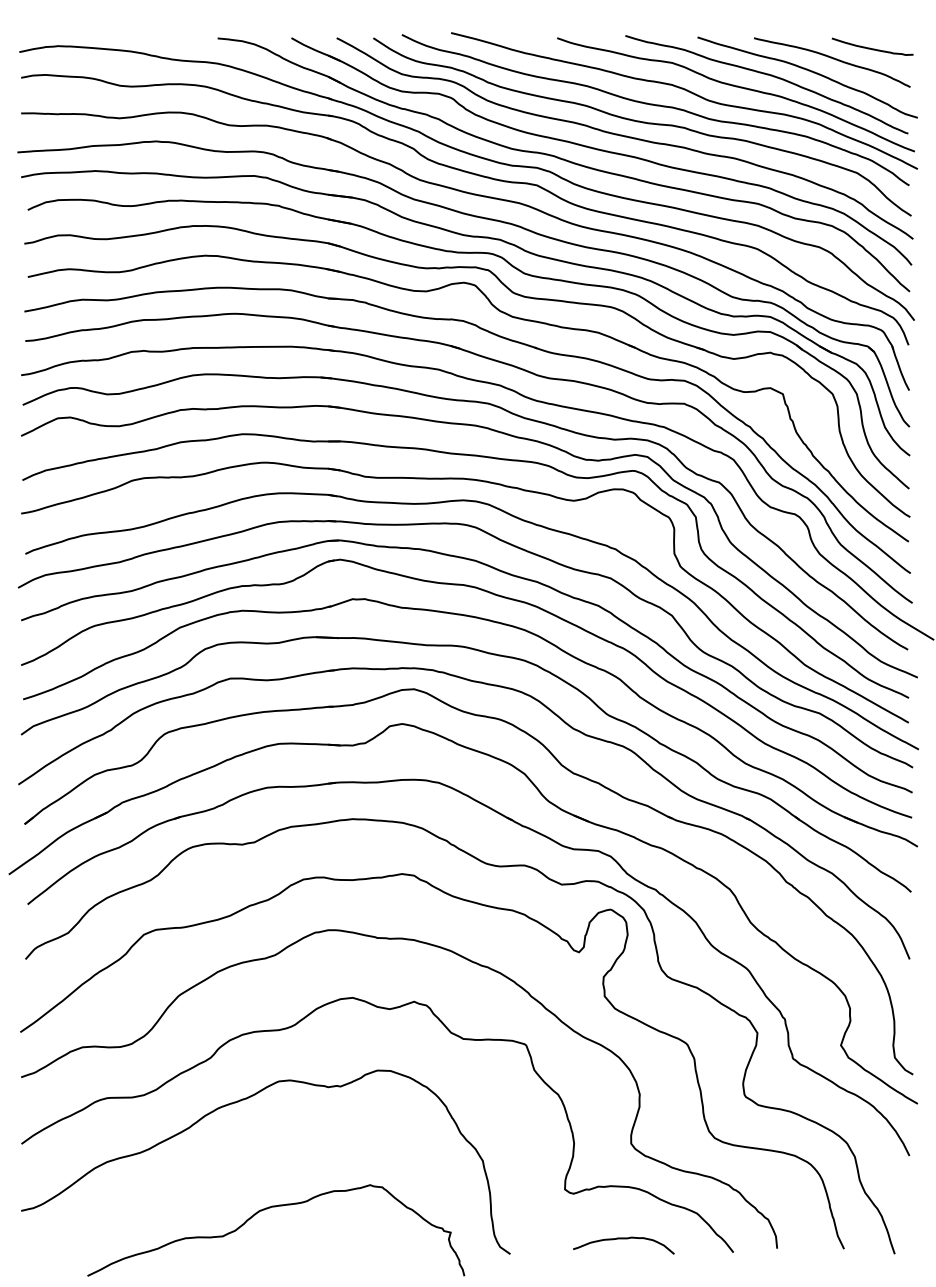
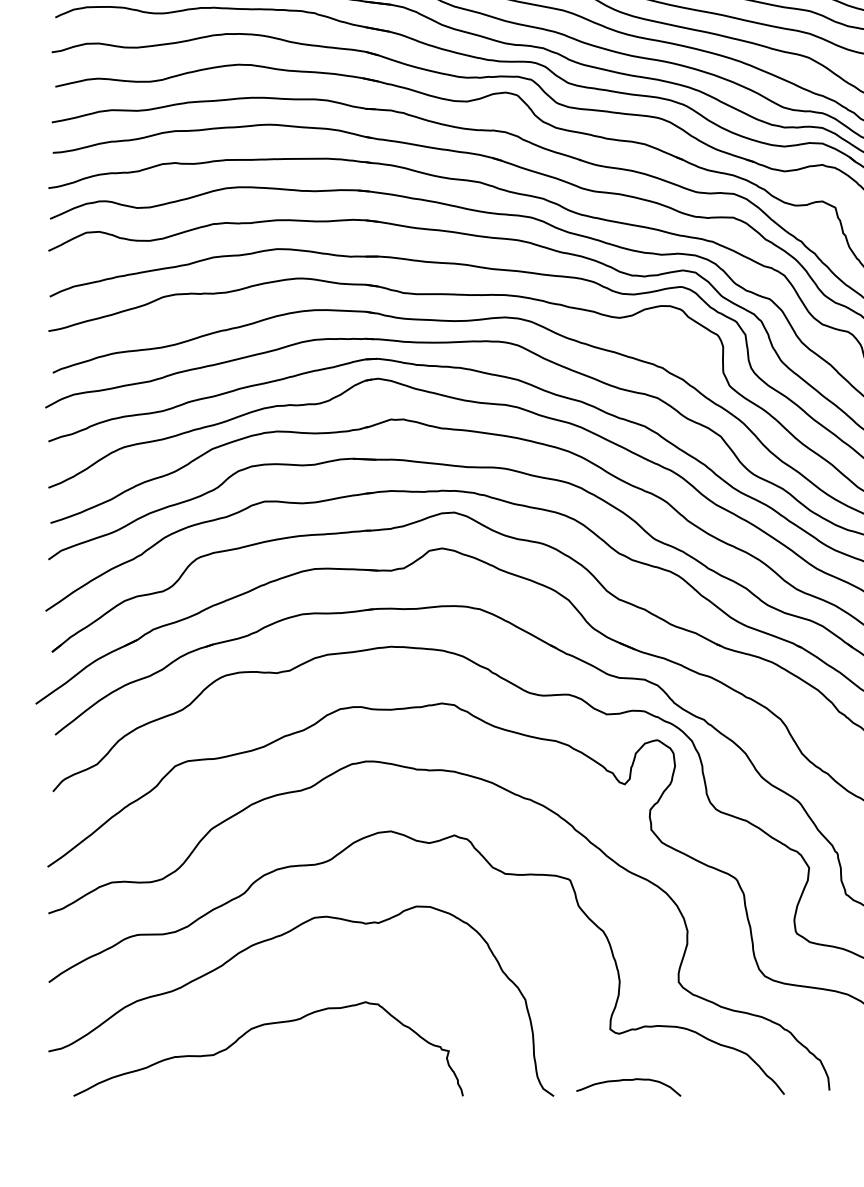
curve: (270, 1208) -> (262, 1026), moved
curve: (623, 1239) -> (628, 1081), moved

